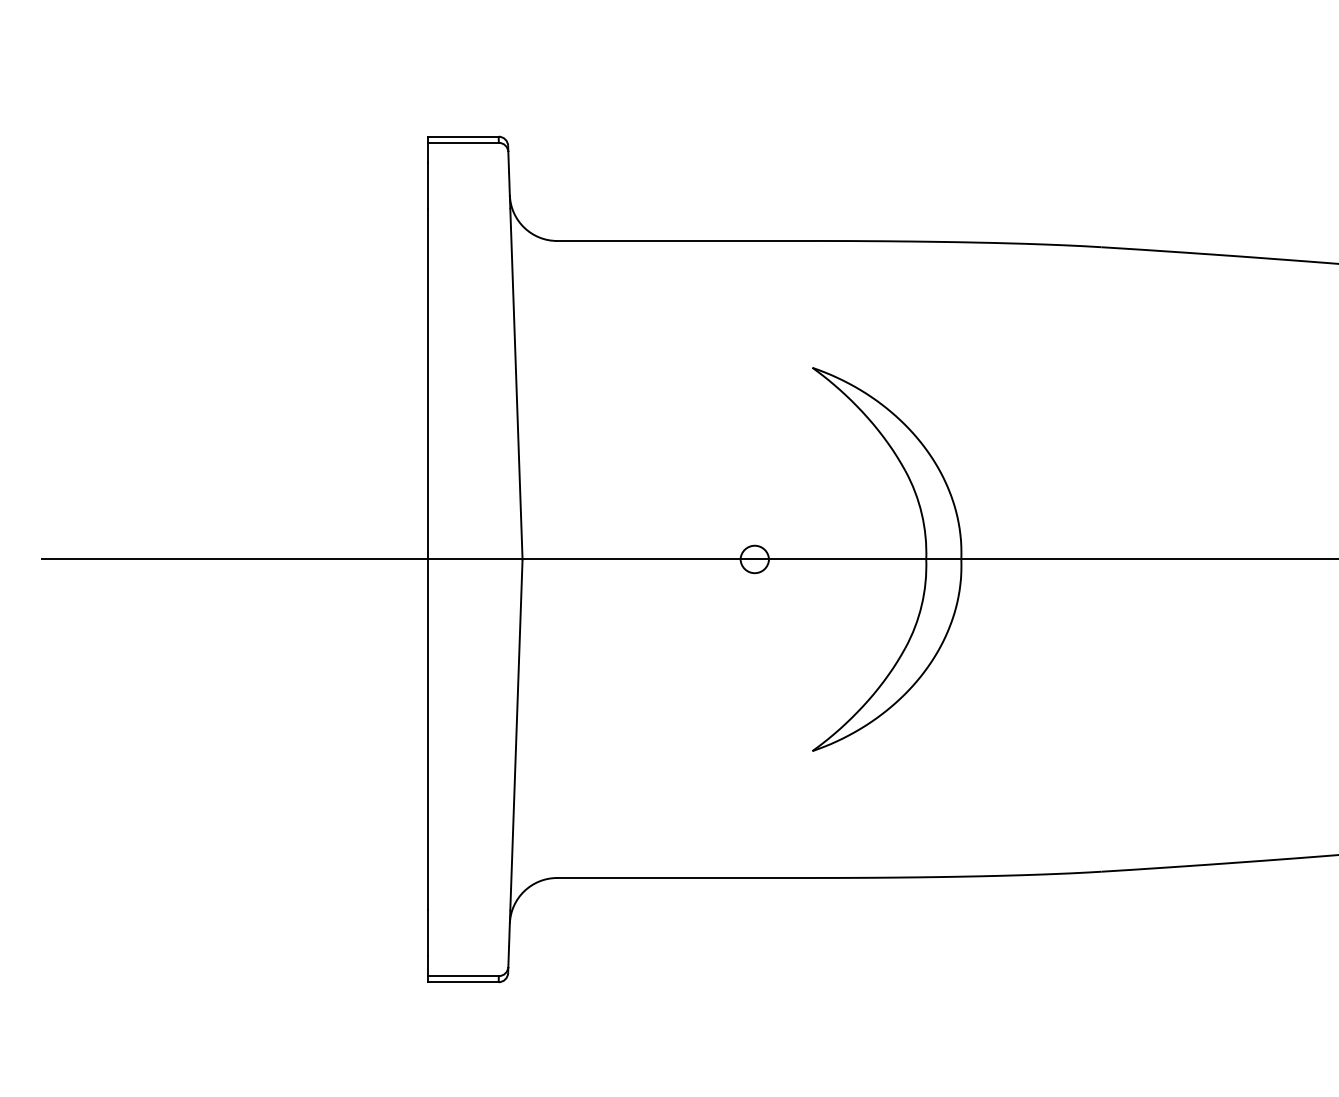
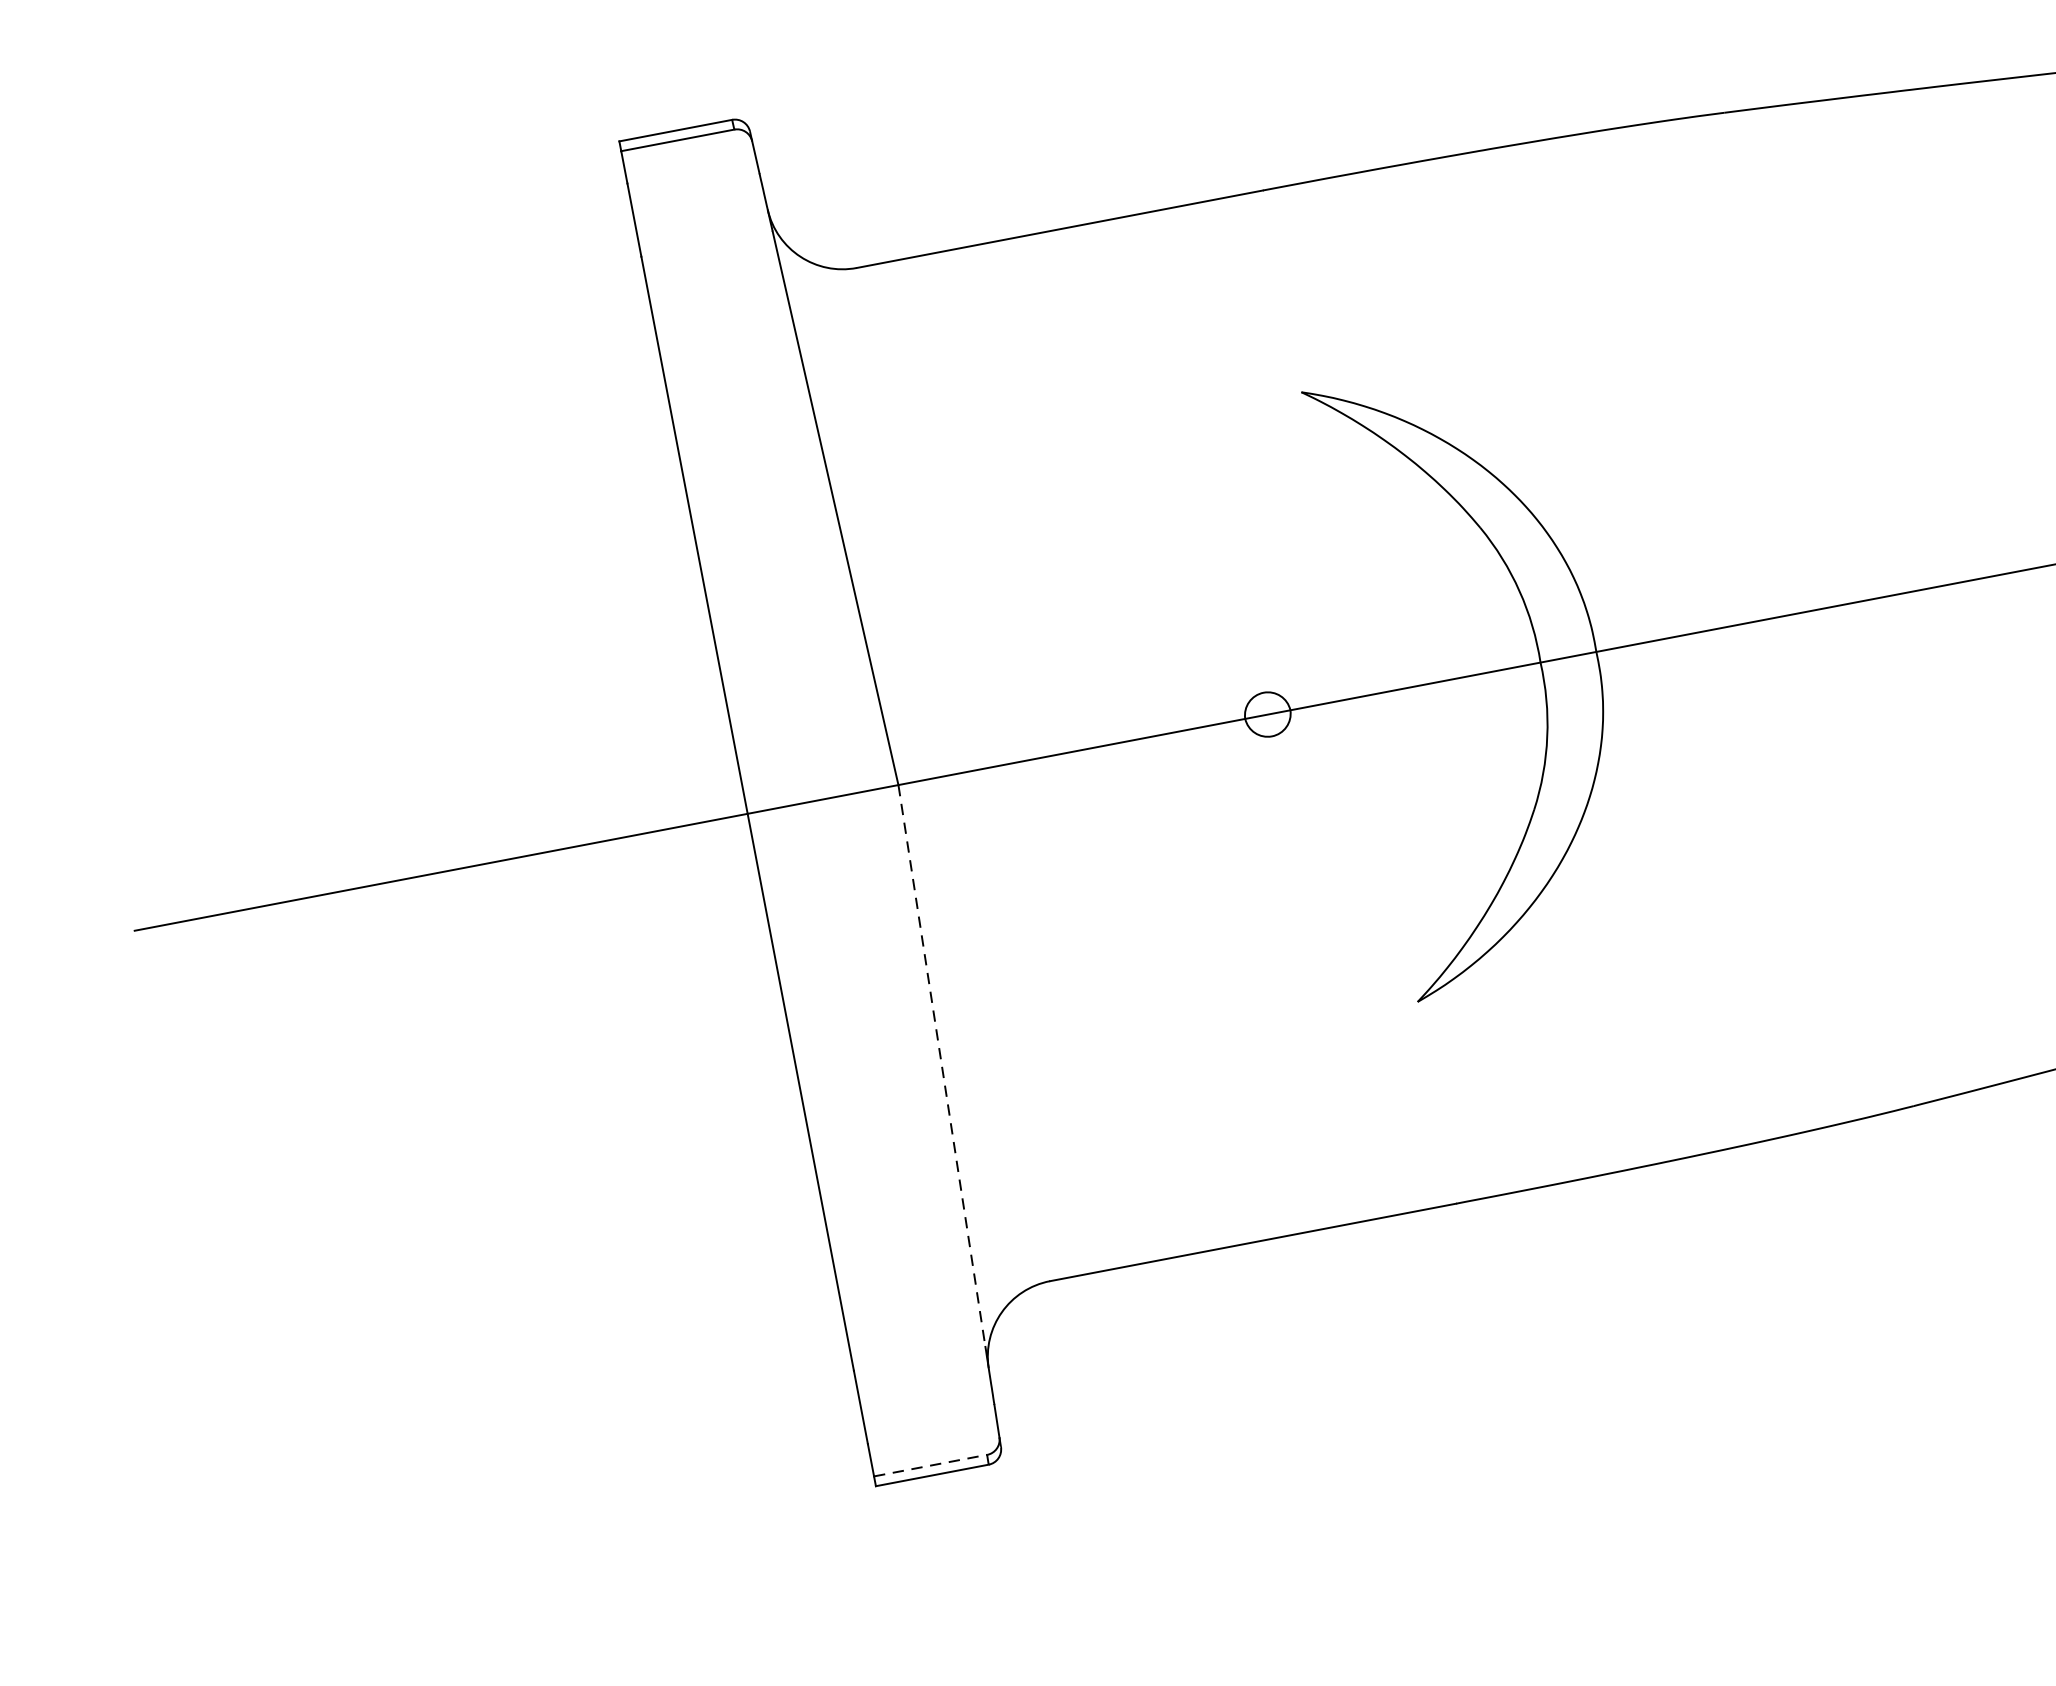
line: (516, 735) -> (942, 1066), solid -> dashed
line: (463, 976) -> (931, 1466), solid -> dashed

